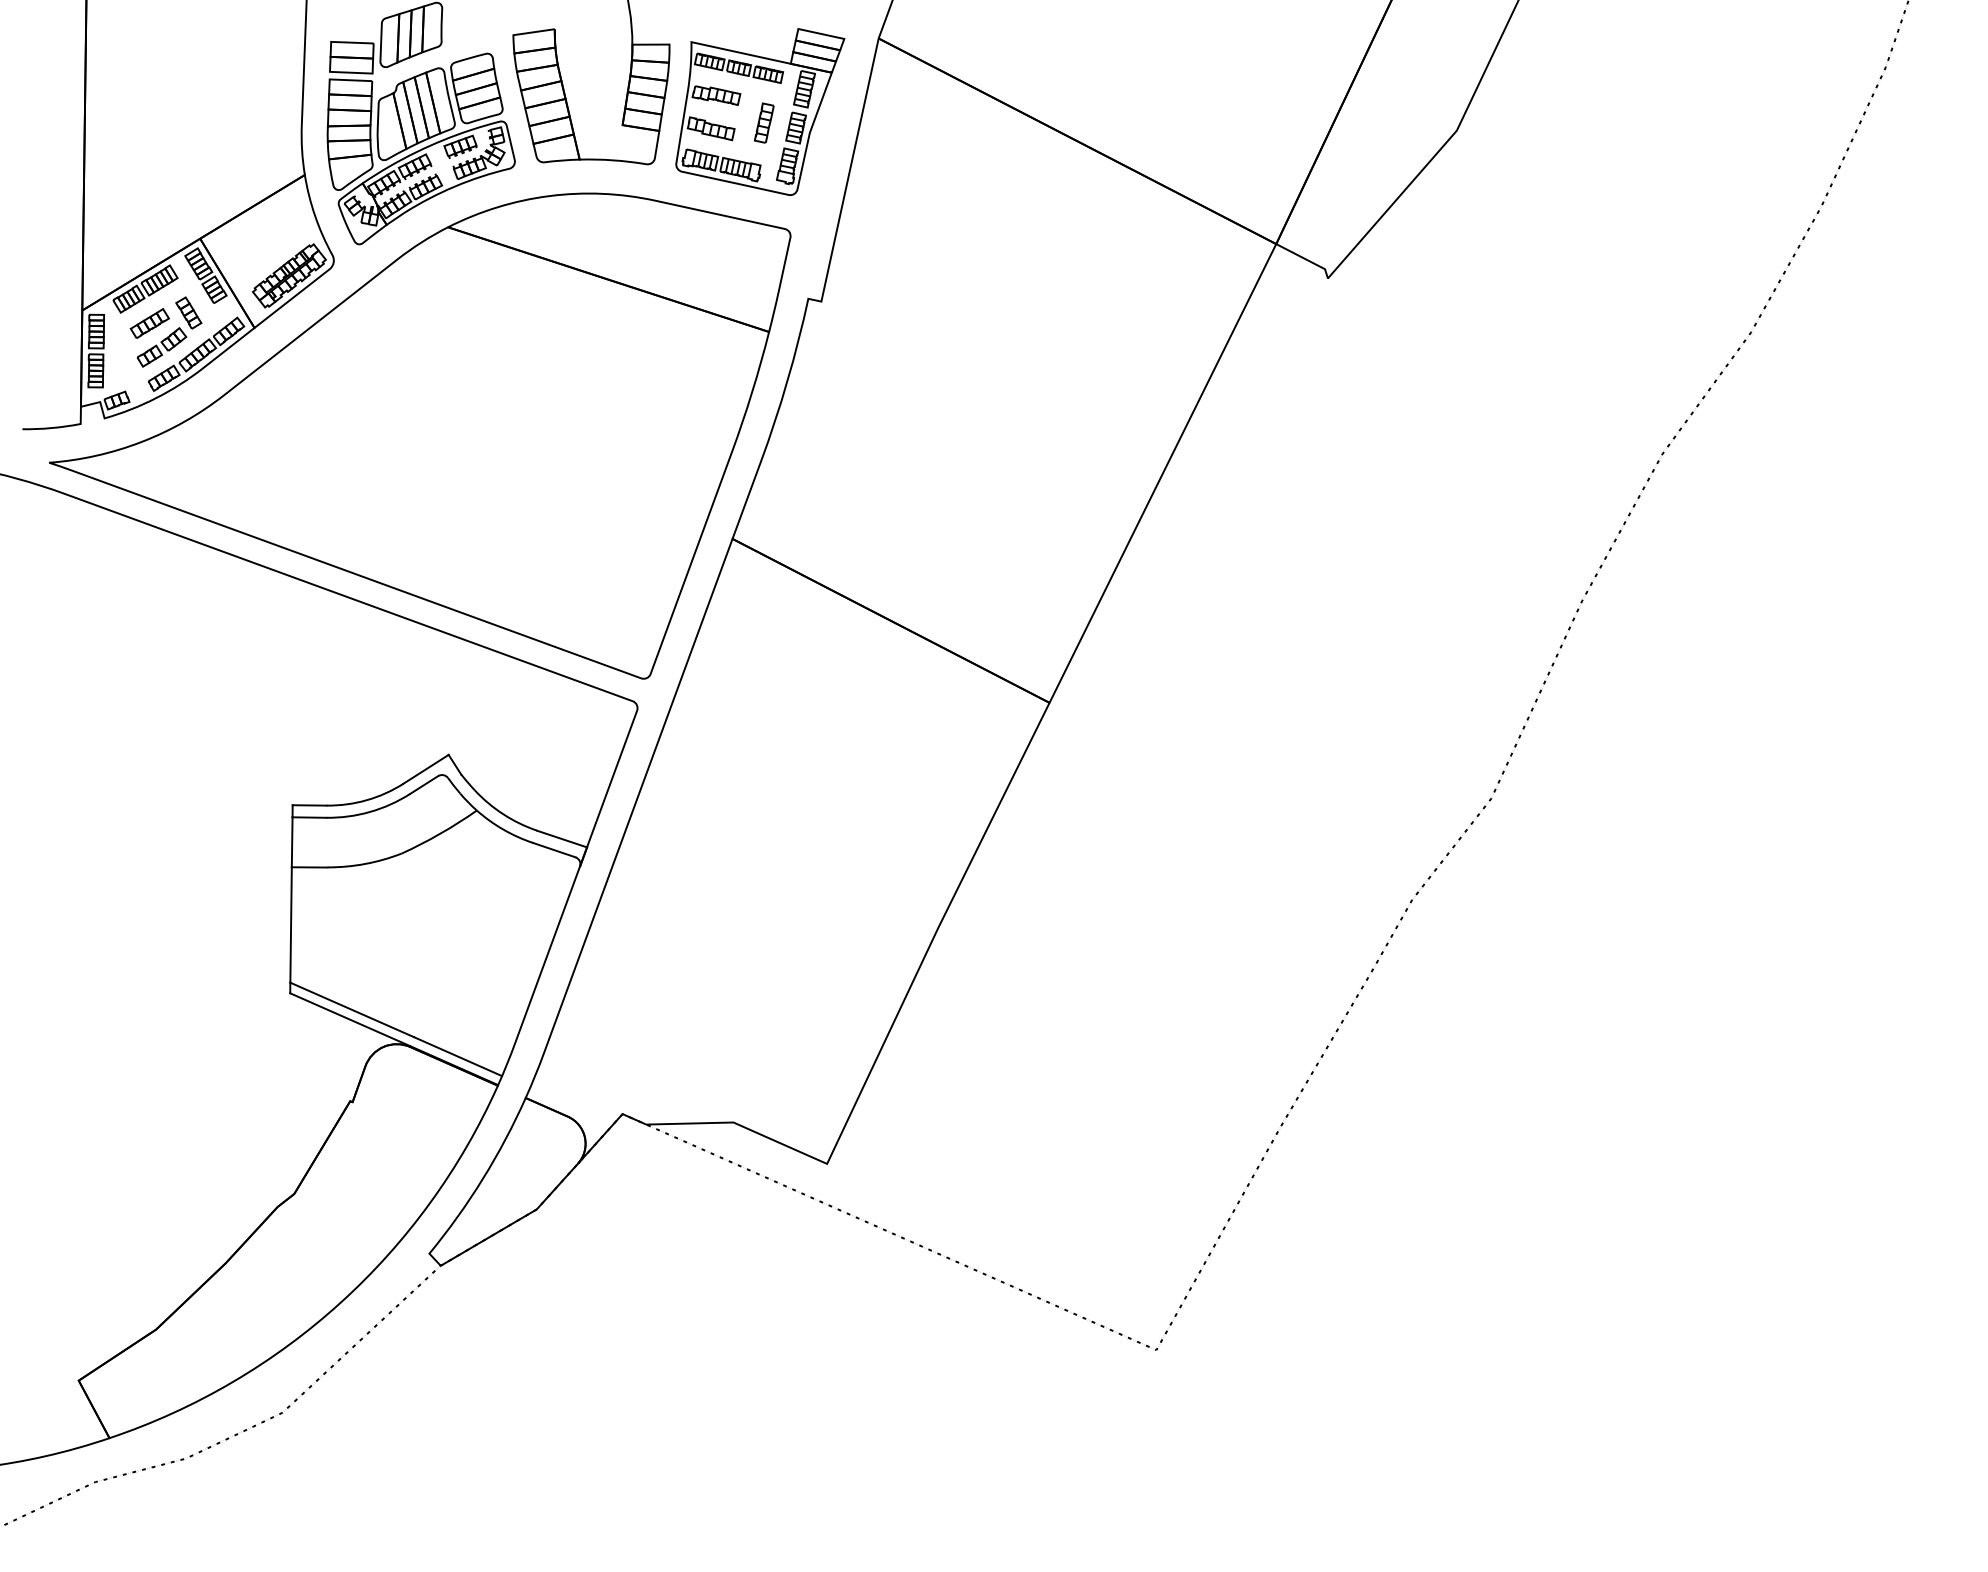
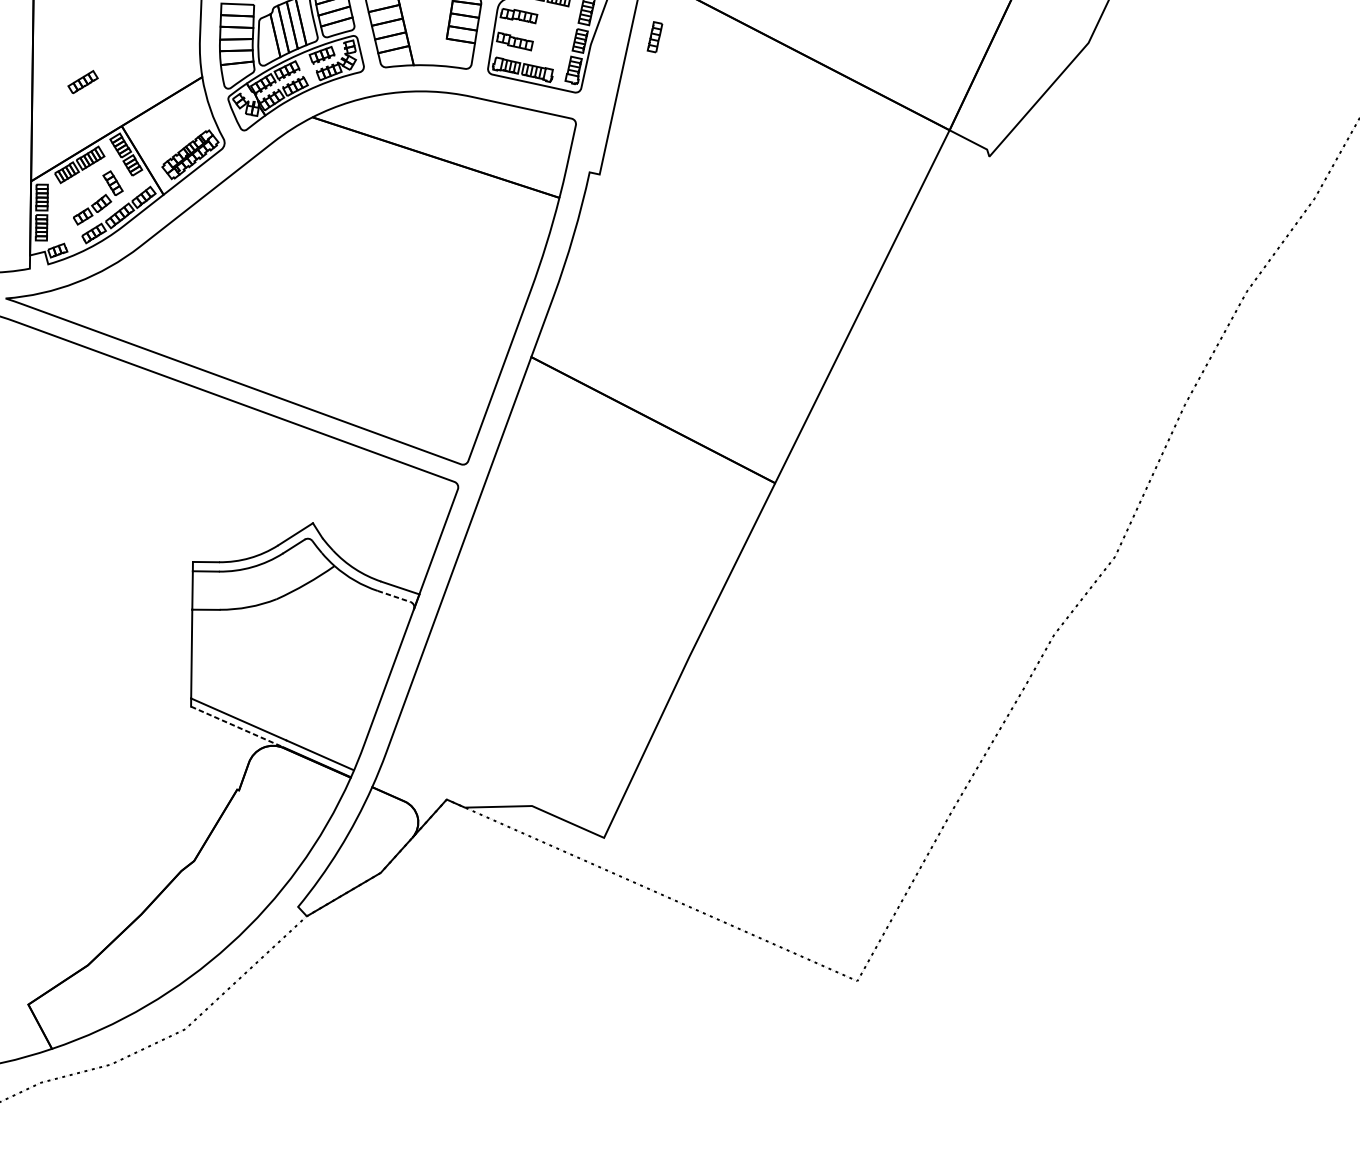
part: (764, 122) -> (655, 36), moved
part: (149, 323) -> (82, 82), moved
line: (554, 850) -> (394, 596), solid -> dashed
line: (350, 1019) -> (237, 726), solid -> dashed

